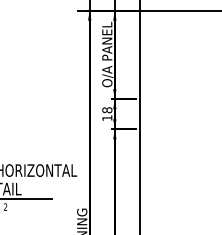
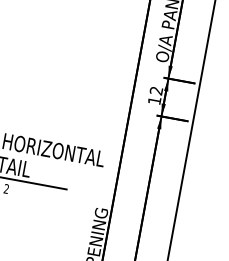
text: (107, 110) -> (156, 91), 18 -> 12

